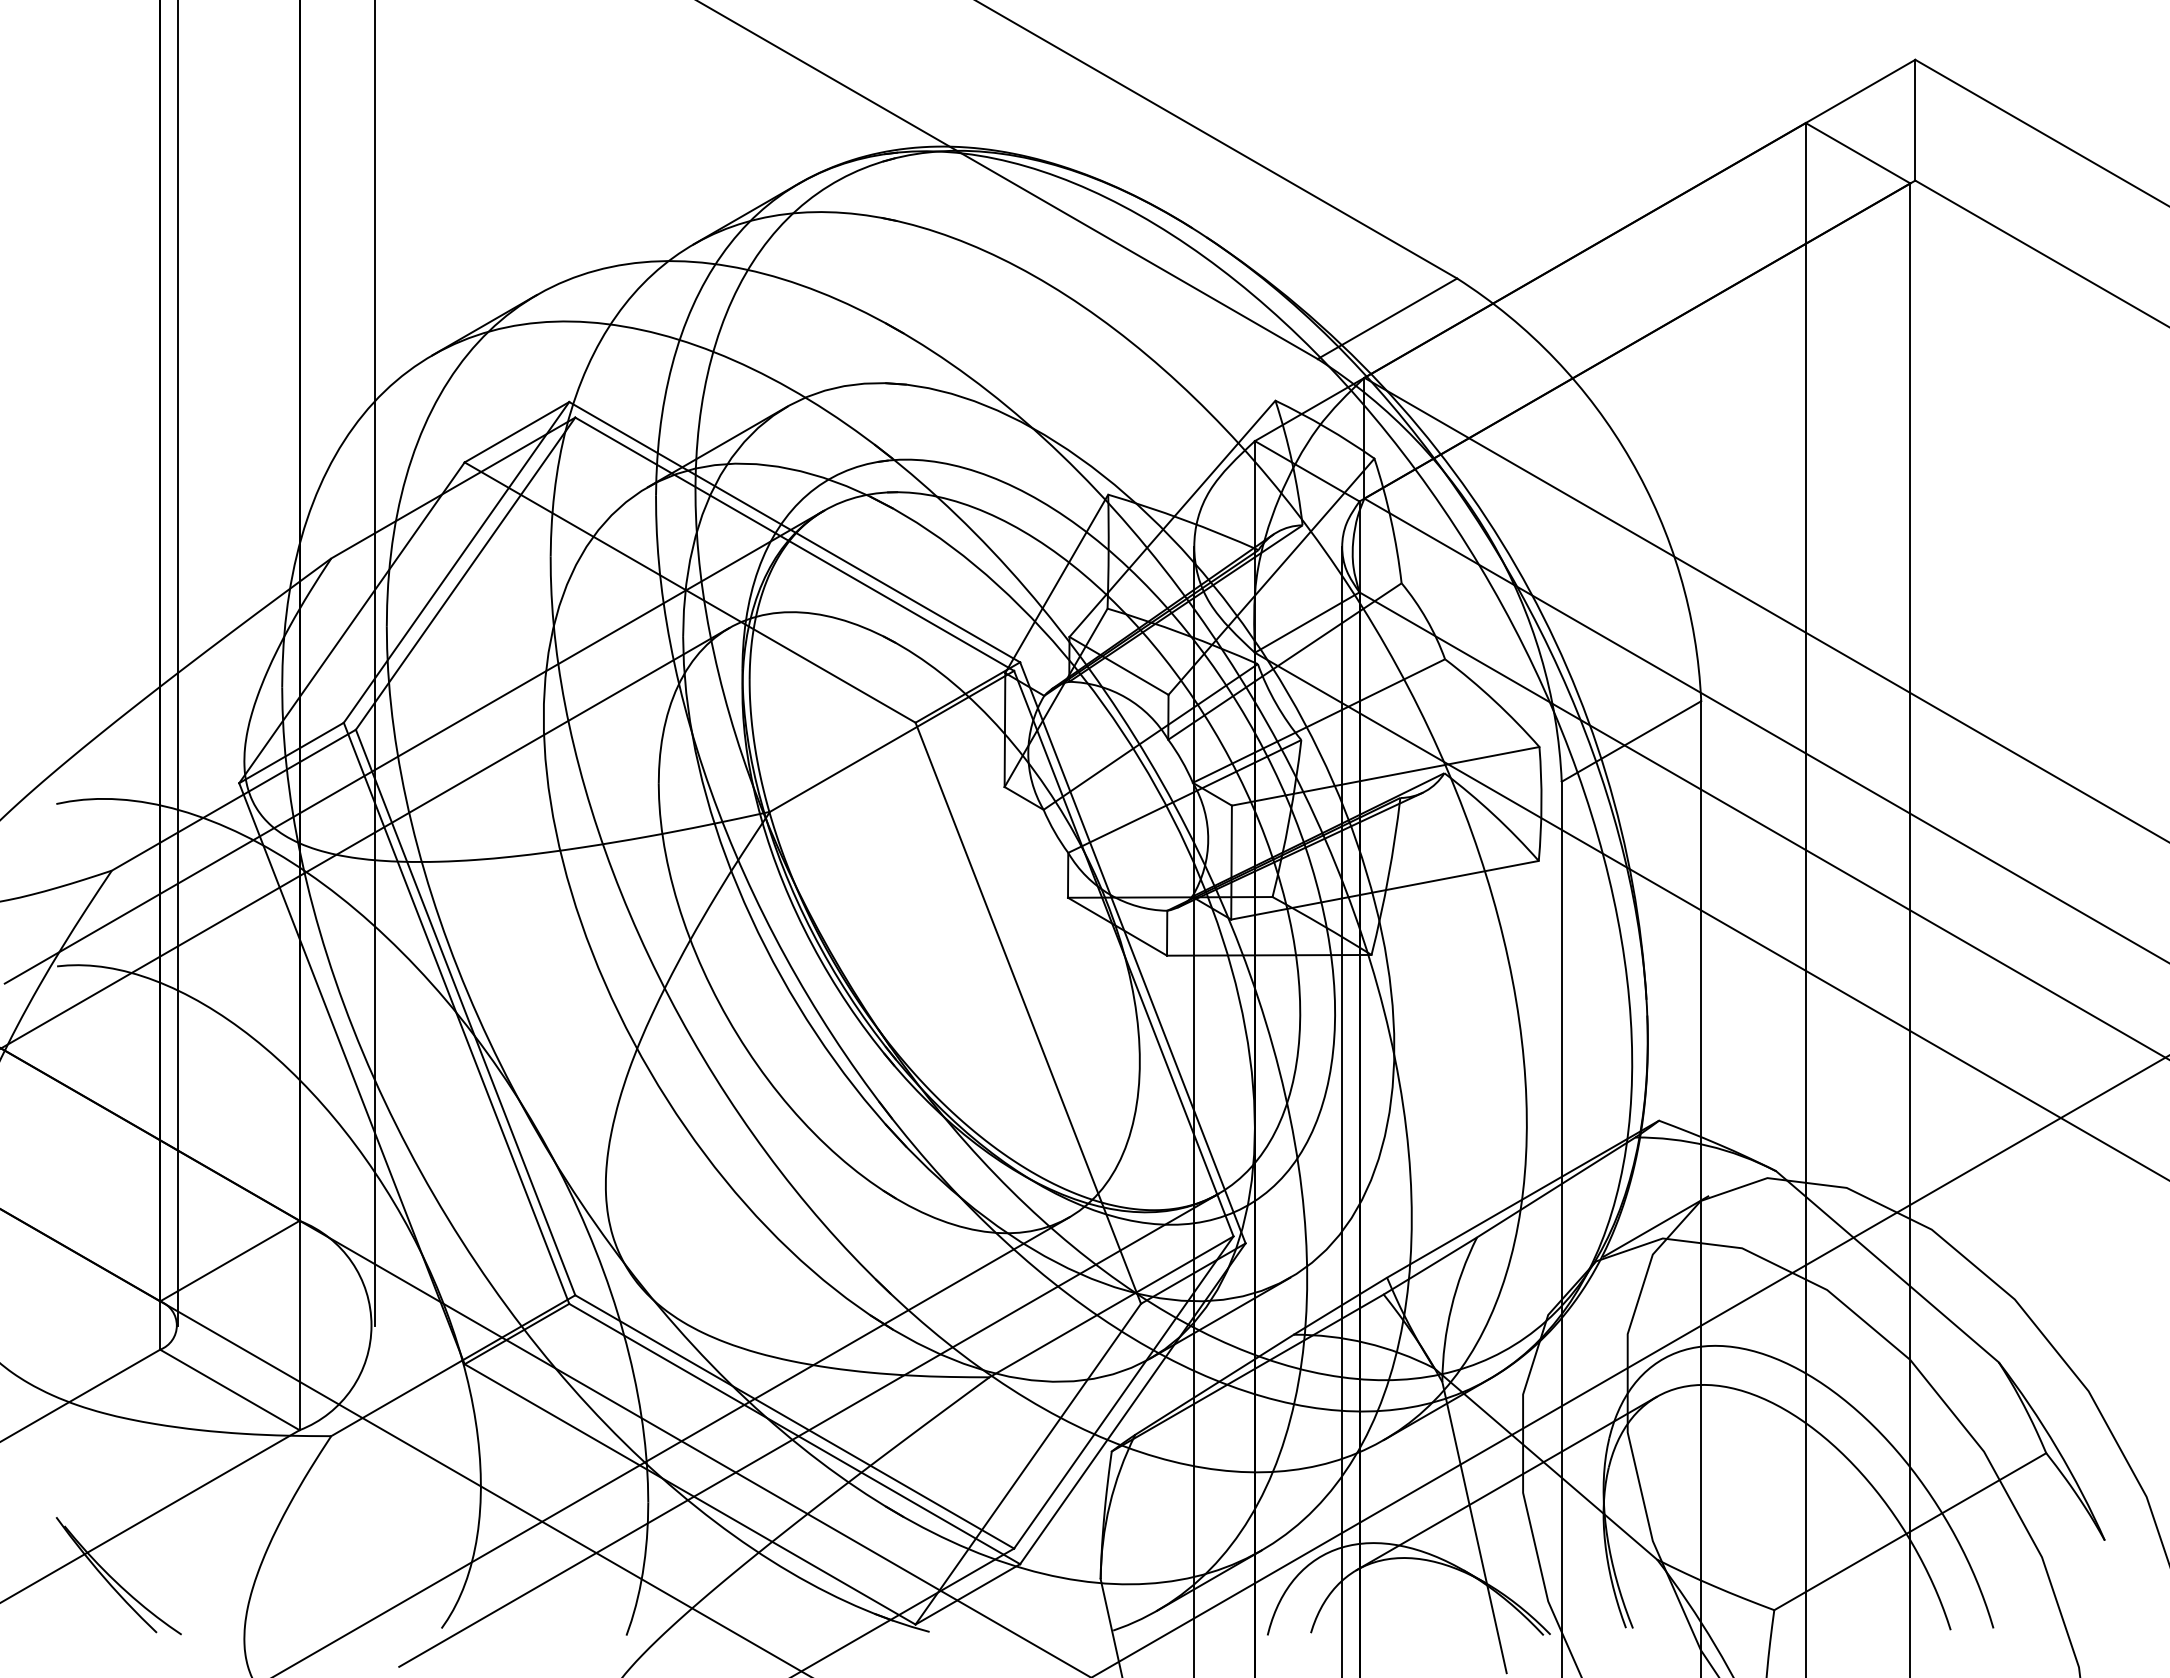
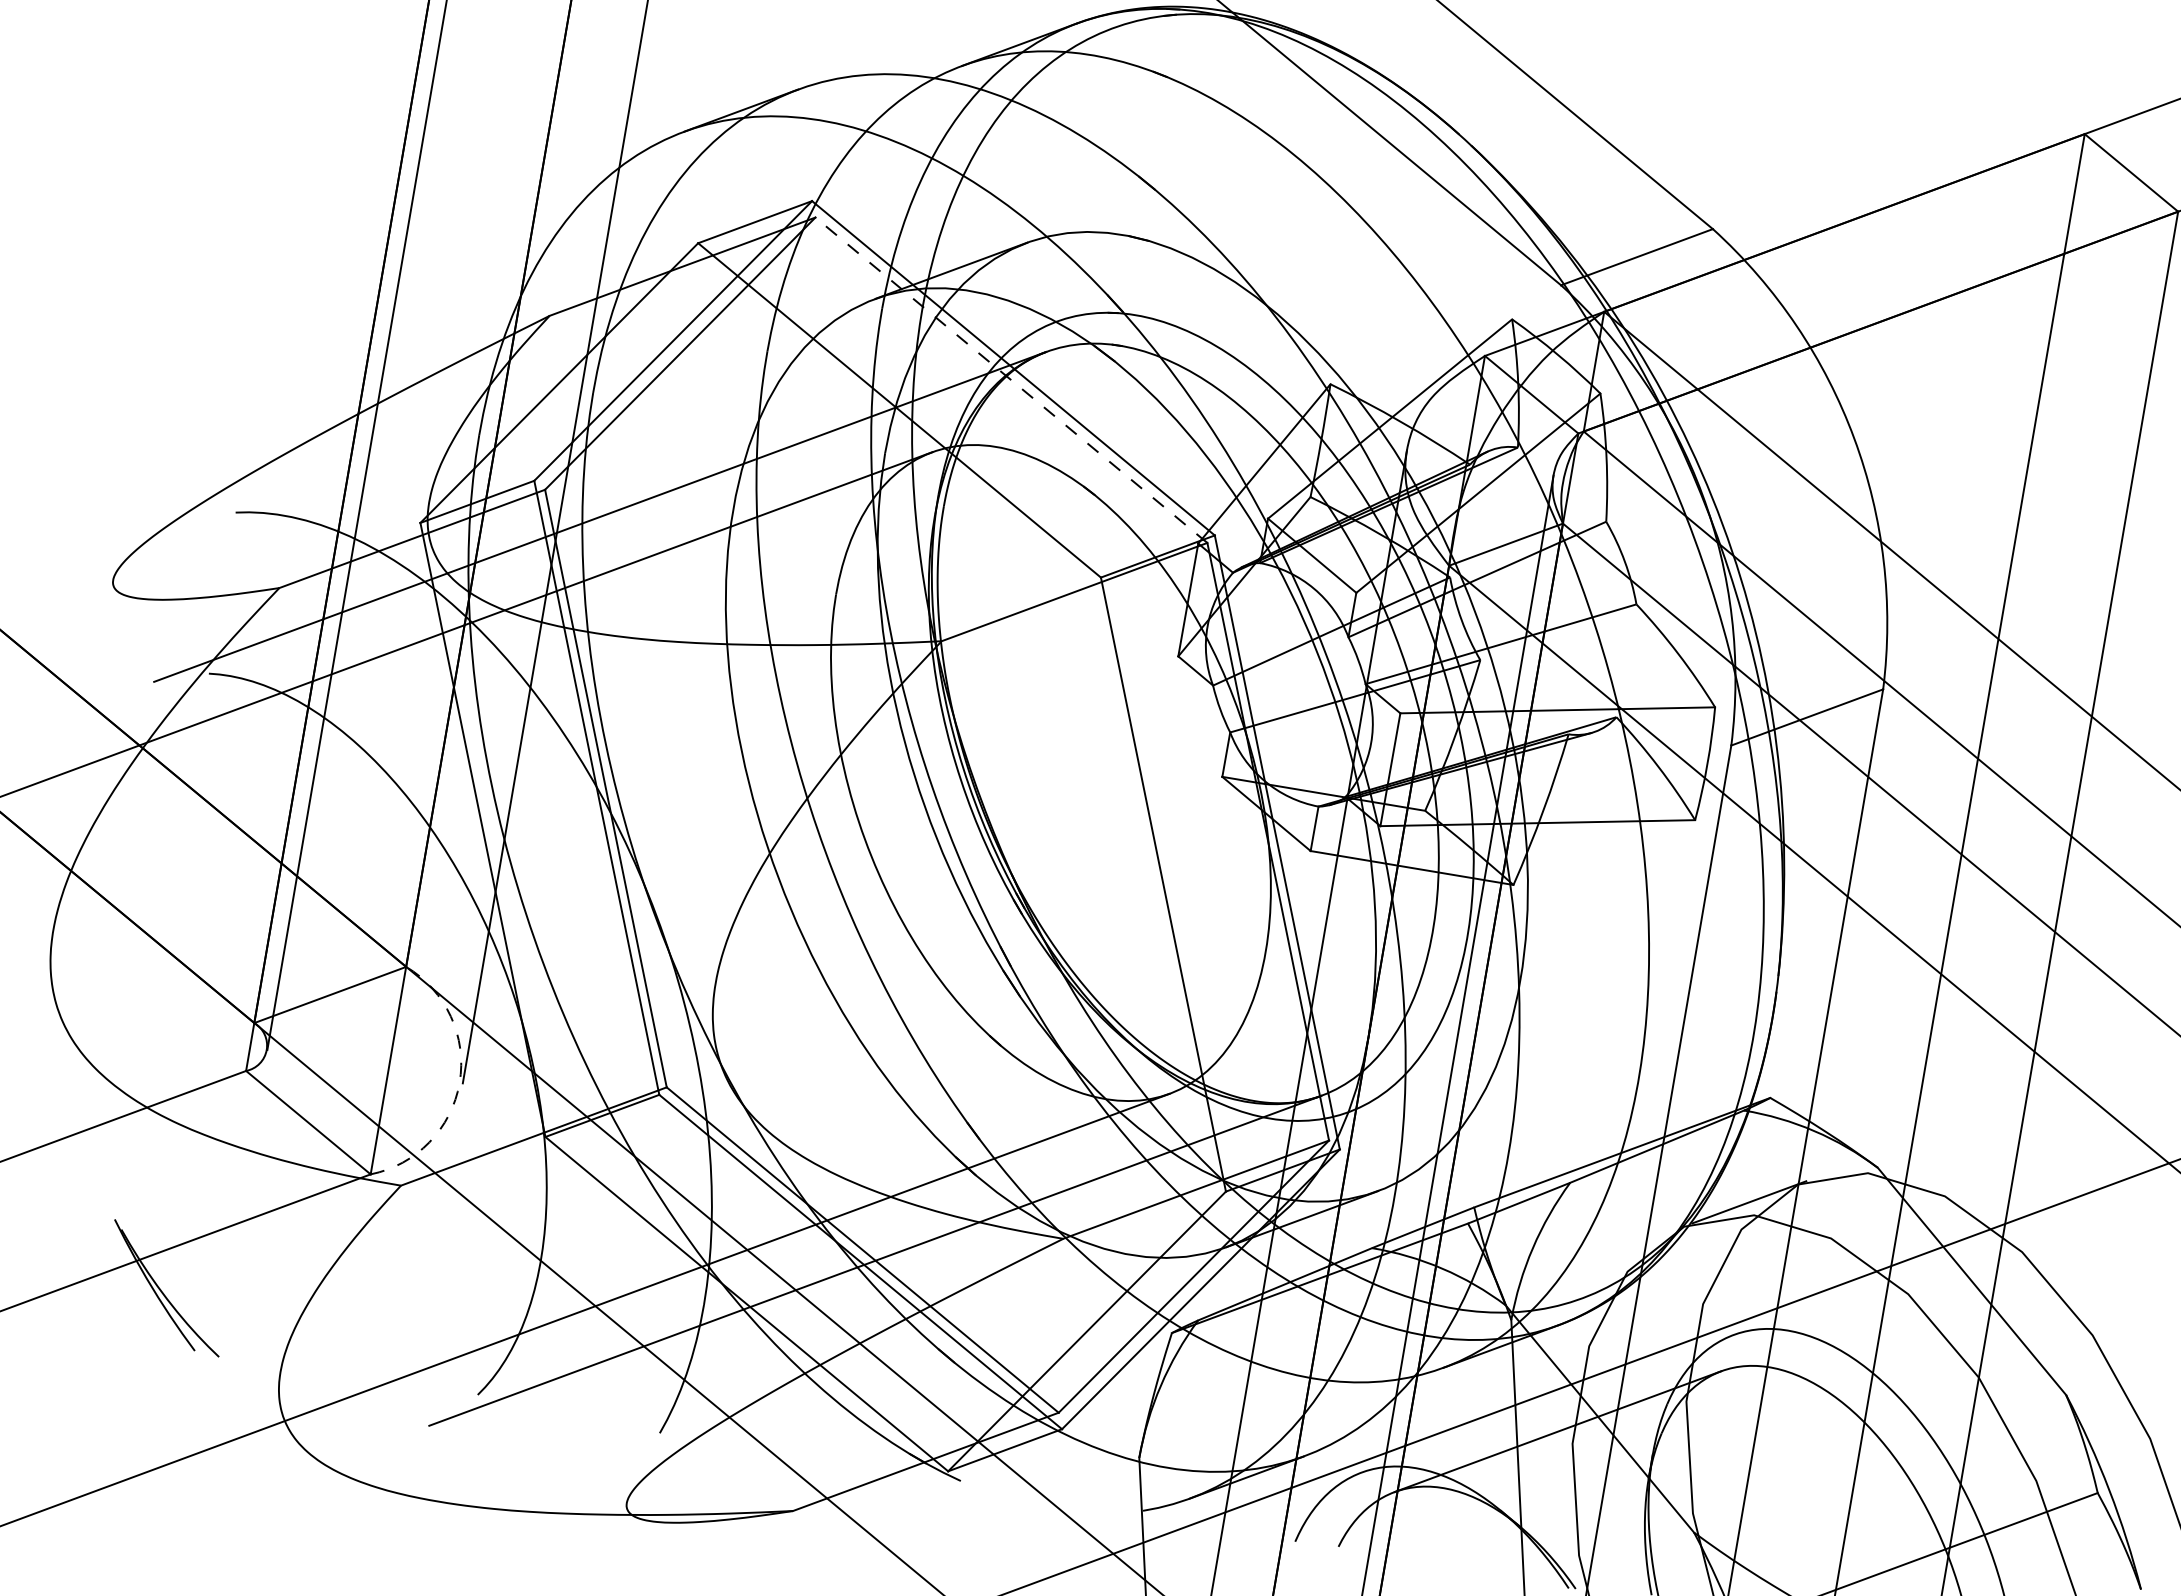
line: (794, 544) -> (1011, 380), solid -> dashed
arc: (371, 1325) -> (459, 1082), solid -> dashed

